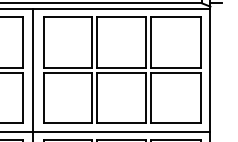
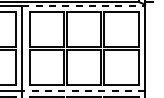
line: (122, 9) -> (84, 6), solid -> dashed
line: (121, 131) -> (83, 90), solid -> dashed

